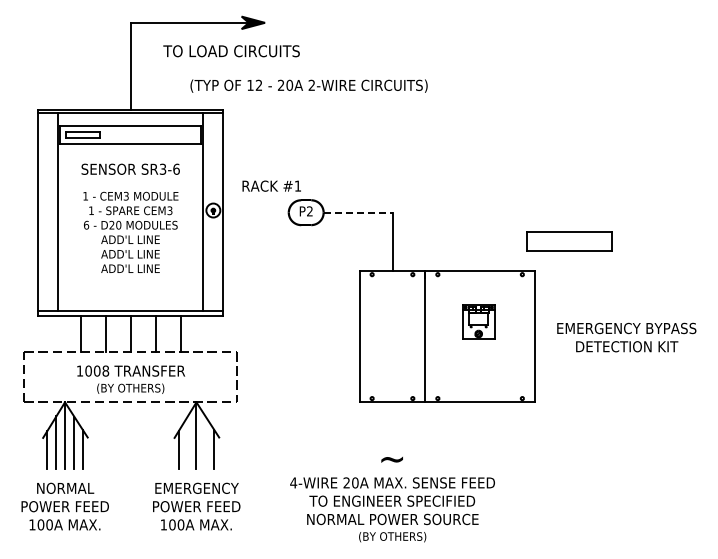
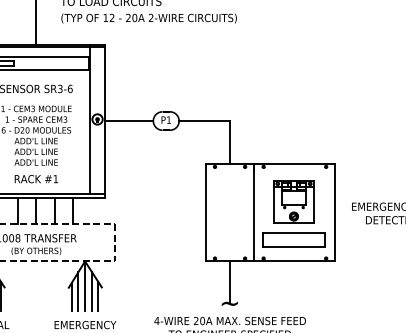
text: (308, 85) -> (148, 18), moved
text: (271, 185) -> (36, 178), moved
text: (309, 211) -> (168, 120), P2 -> P1
line: (255, 212) -> (128, 120), added
line: (358, 212) -> (204, 120), dashed -> solid
part: (569, 241) -> (293, 240), moved
part: (478, 322) -> (293, 202), size x1.67
line: (392, 430) -> (230, 282), added
line: (187, 442) -> (78, 291), added
line: (205, 442) -> (91, 291), added

